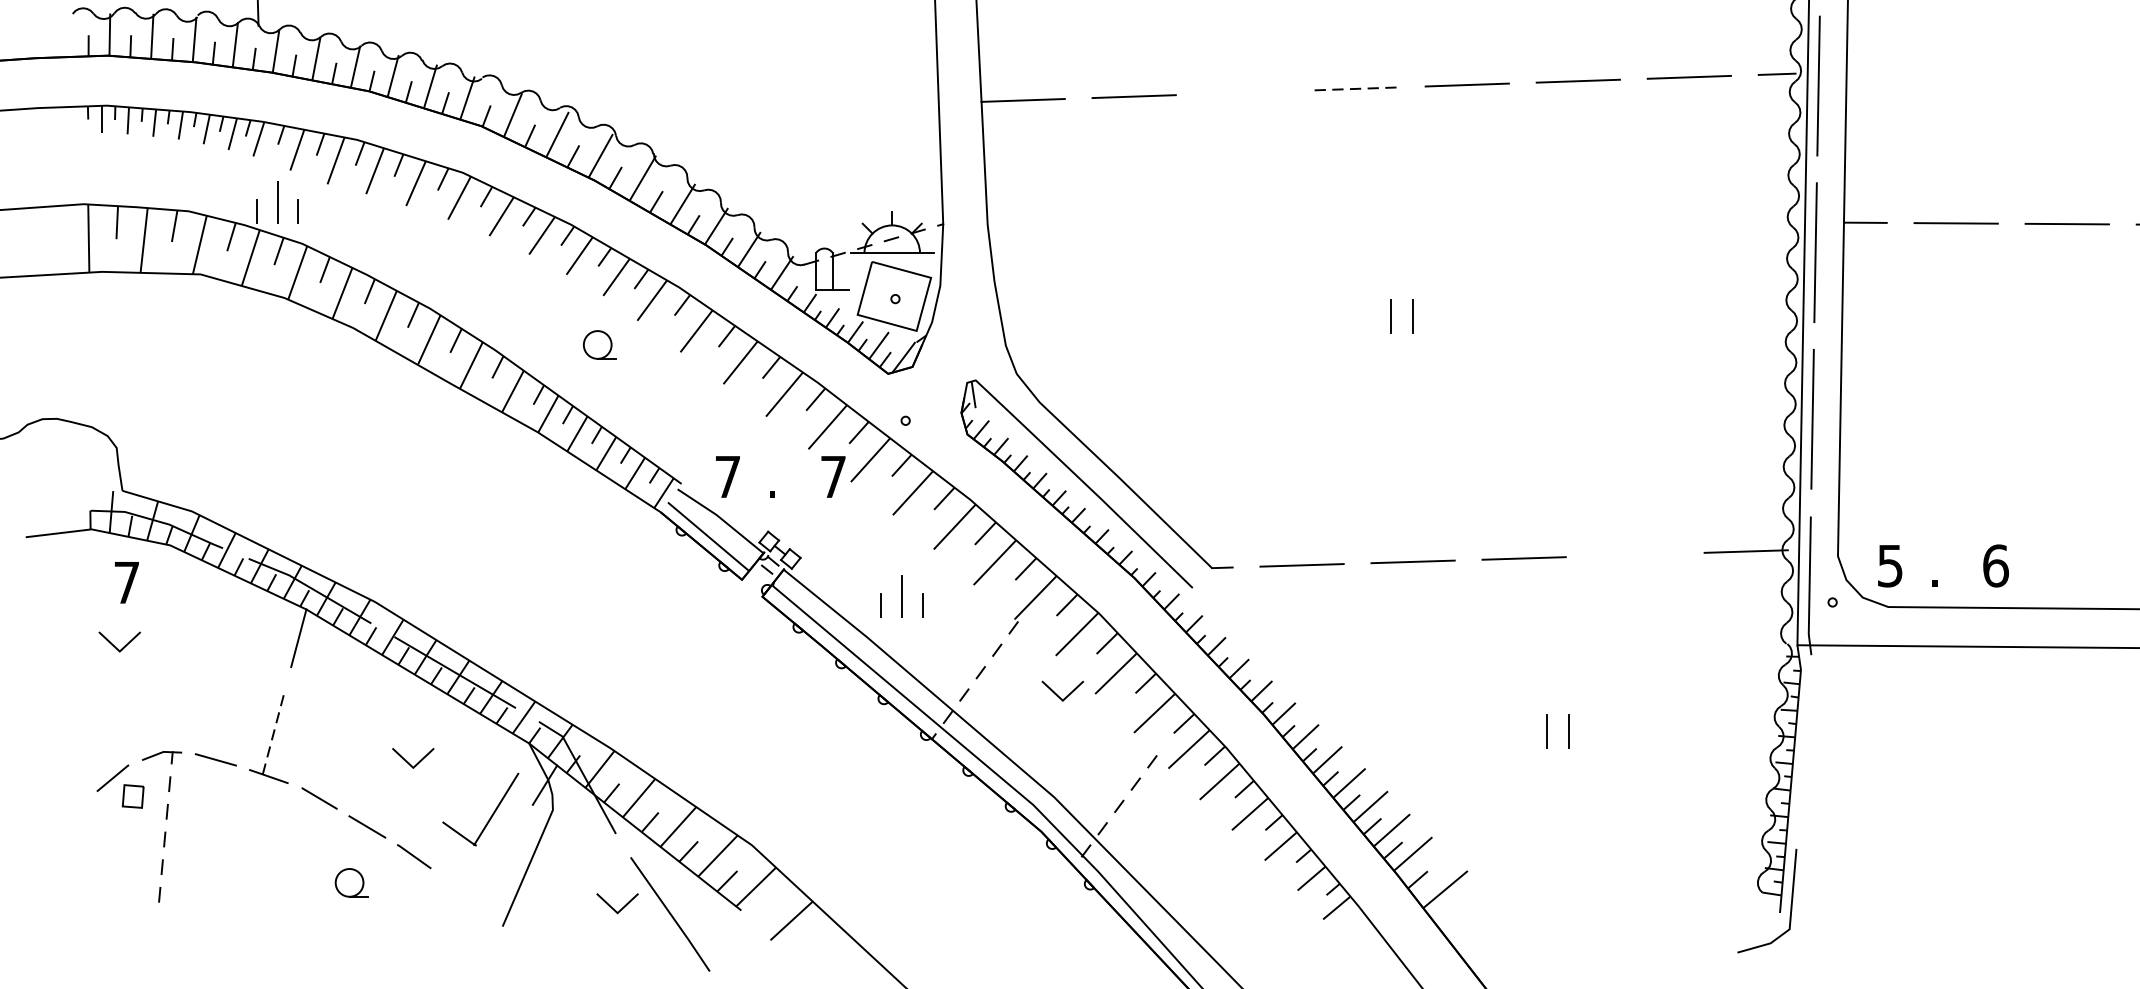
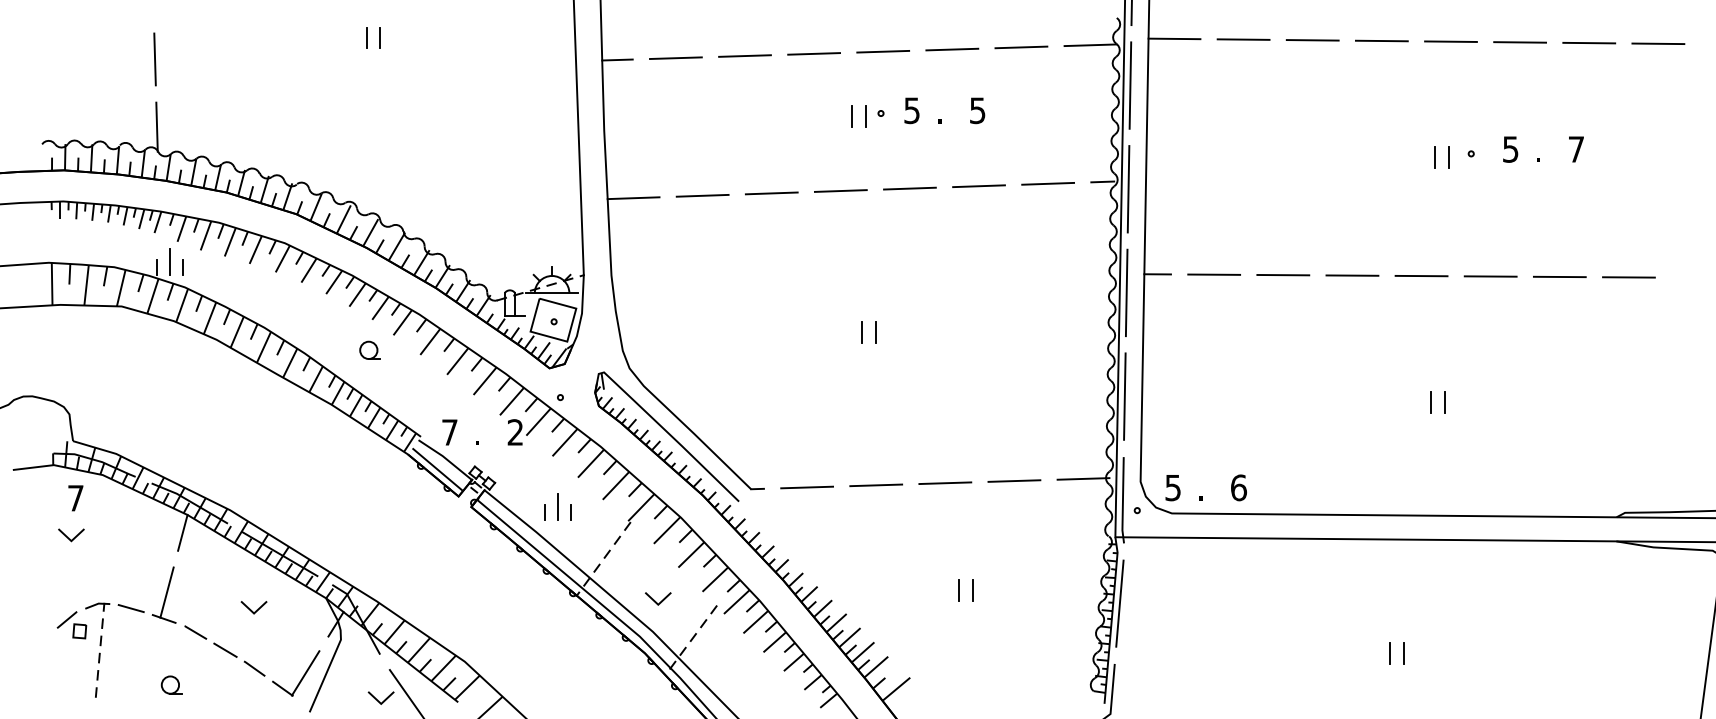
line: (1355, 89) -> (840, 191), dashed -> solid
line: (1244, 92) -> (771, 193), added
text: (831, 476) -> (514, 432), 7 -> 2
line: (1635, 554) -> (1014, 480), added
line: (1058, 693) -> (655, 600), moved
line: (274, 734) -> (167, 592), dashed -> solid
line: (1804, 751) -> (1119, 603), added
part: (491, 814) -> (302, 676), moved
part: (351, 881) -> (171, 684), moved

